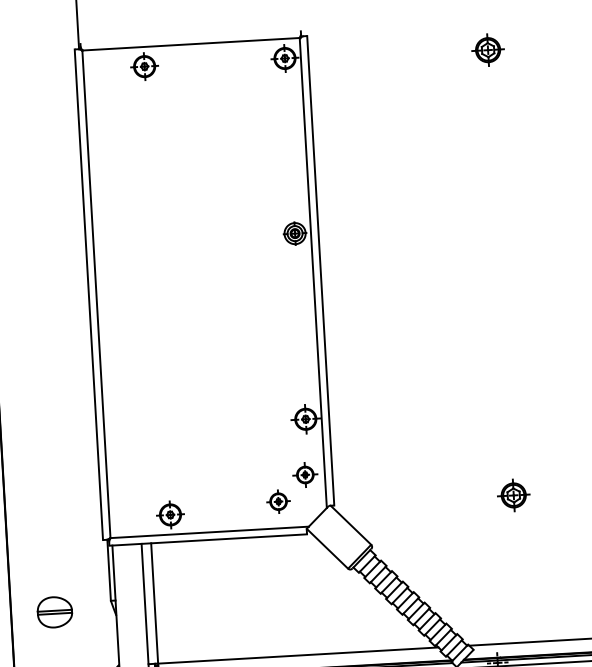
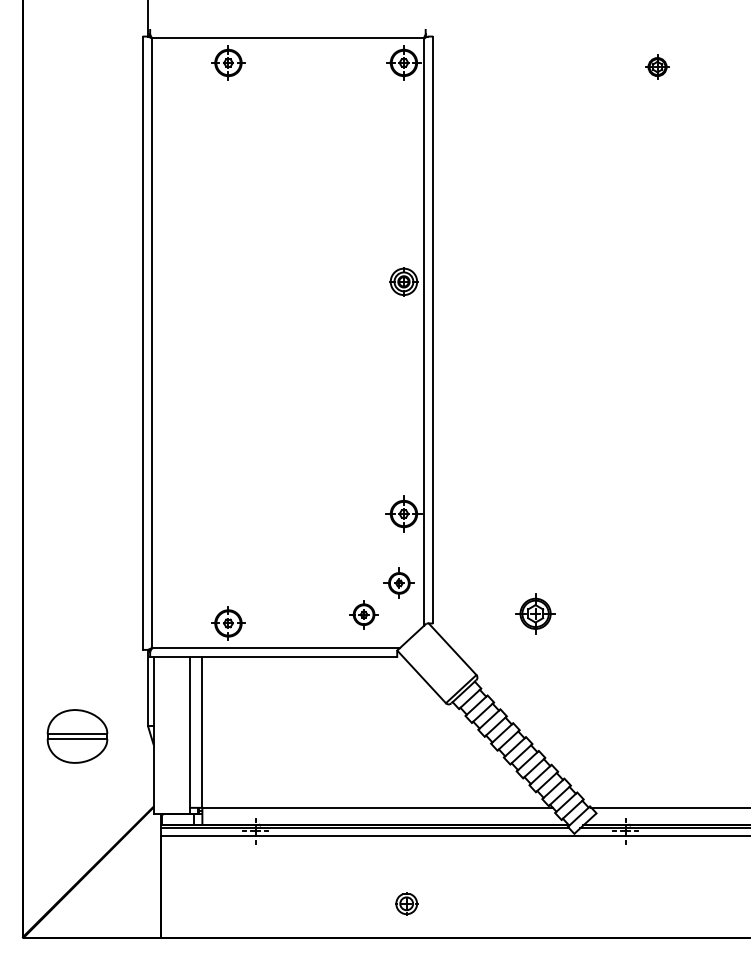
part: (487, 49) -> (657, 66), size x0.6
part: (513, 495) -> (535, 613), moved
part: (54, 612) -> (77, 736), size x1.4

